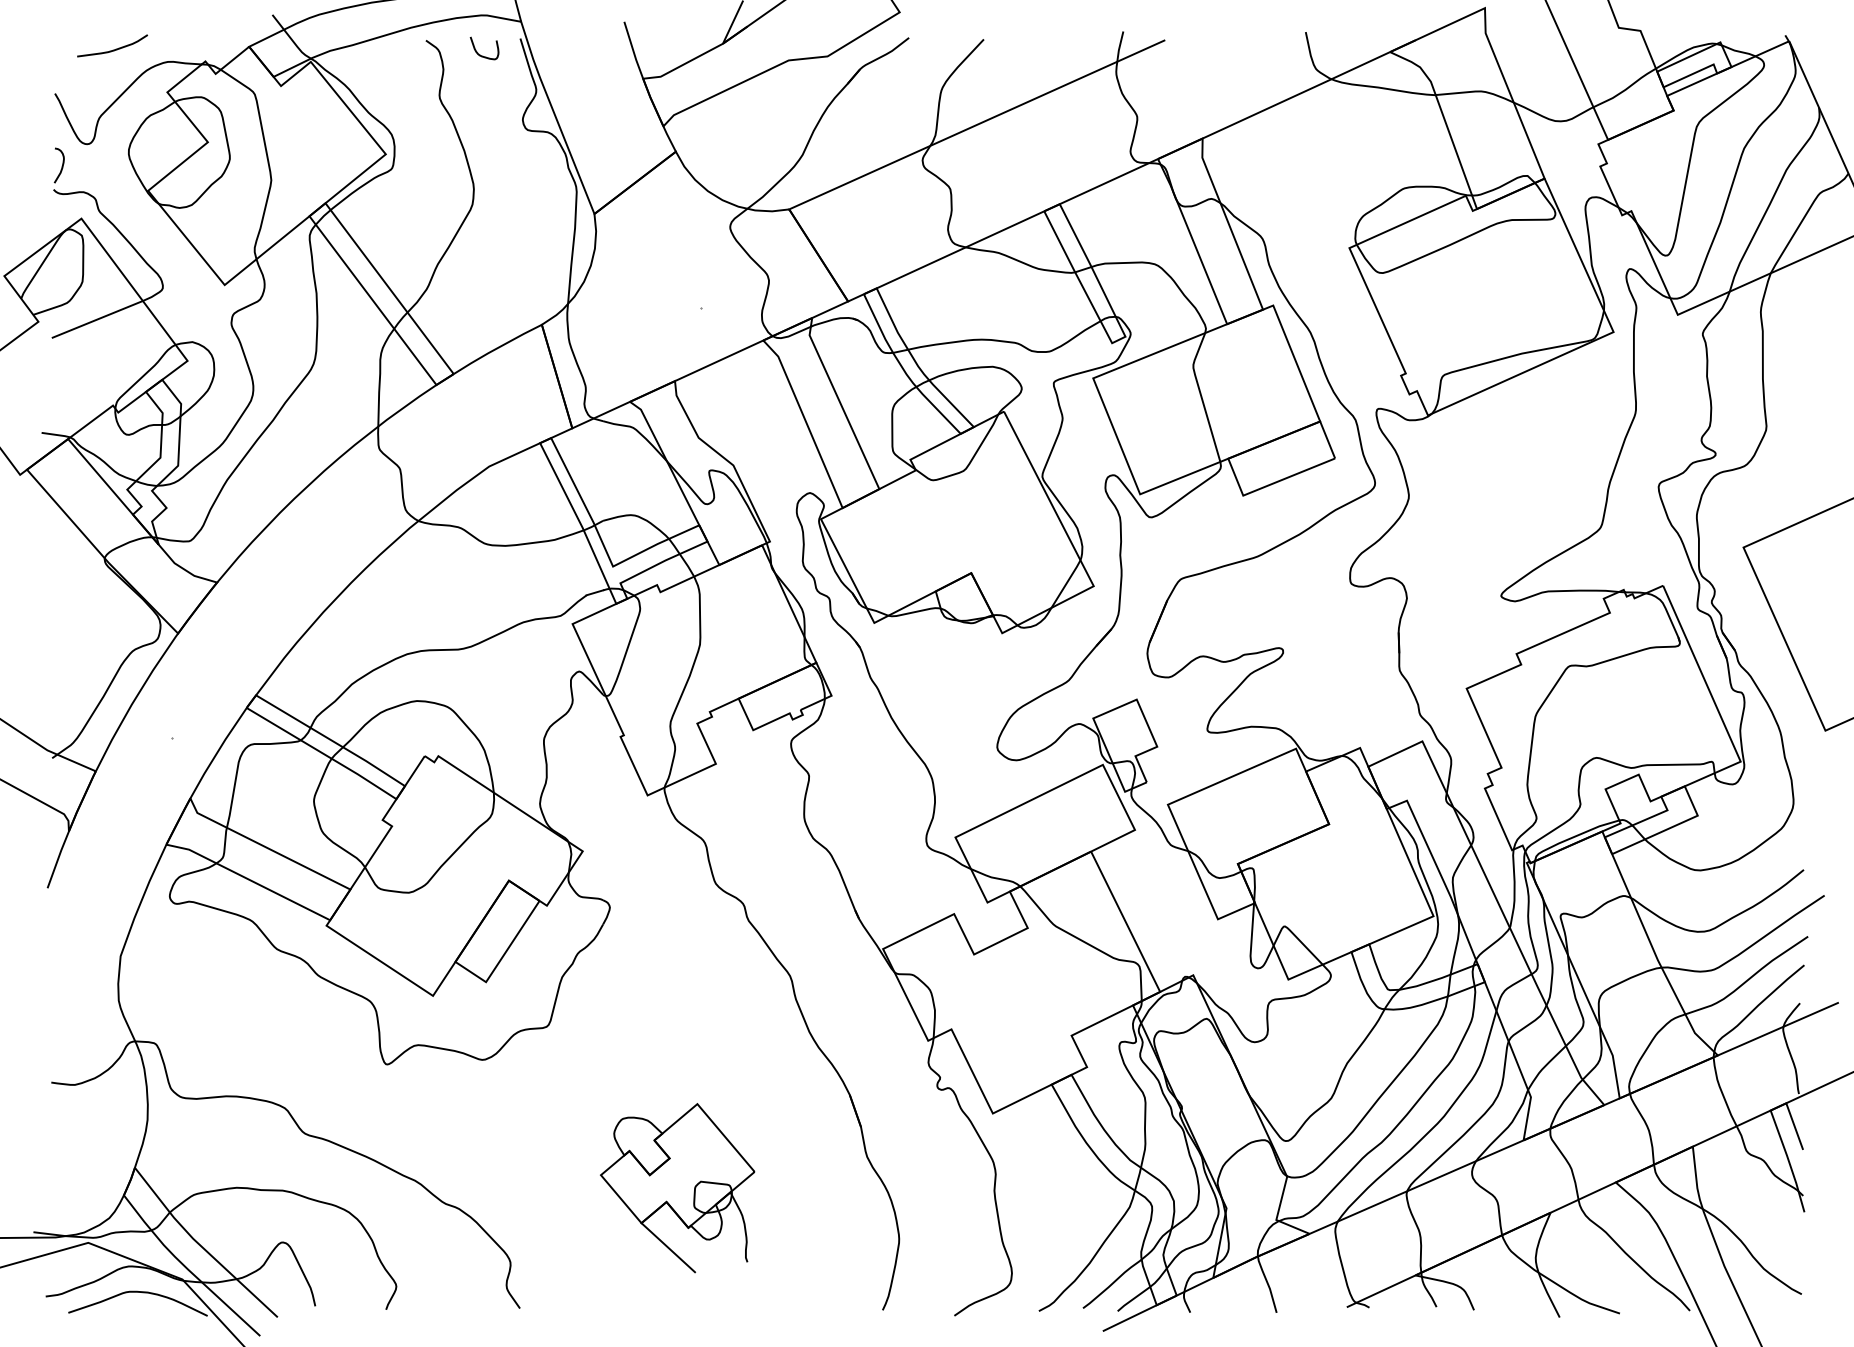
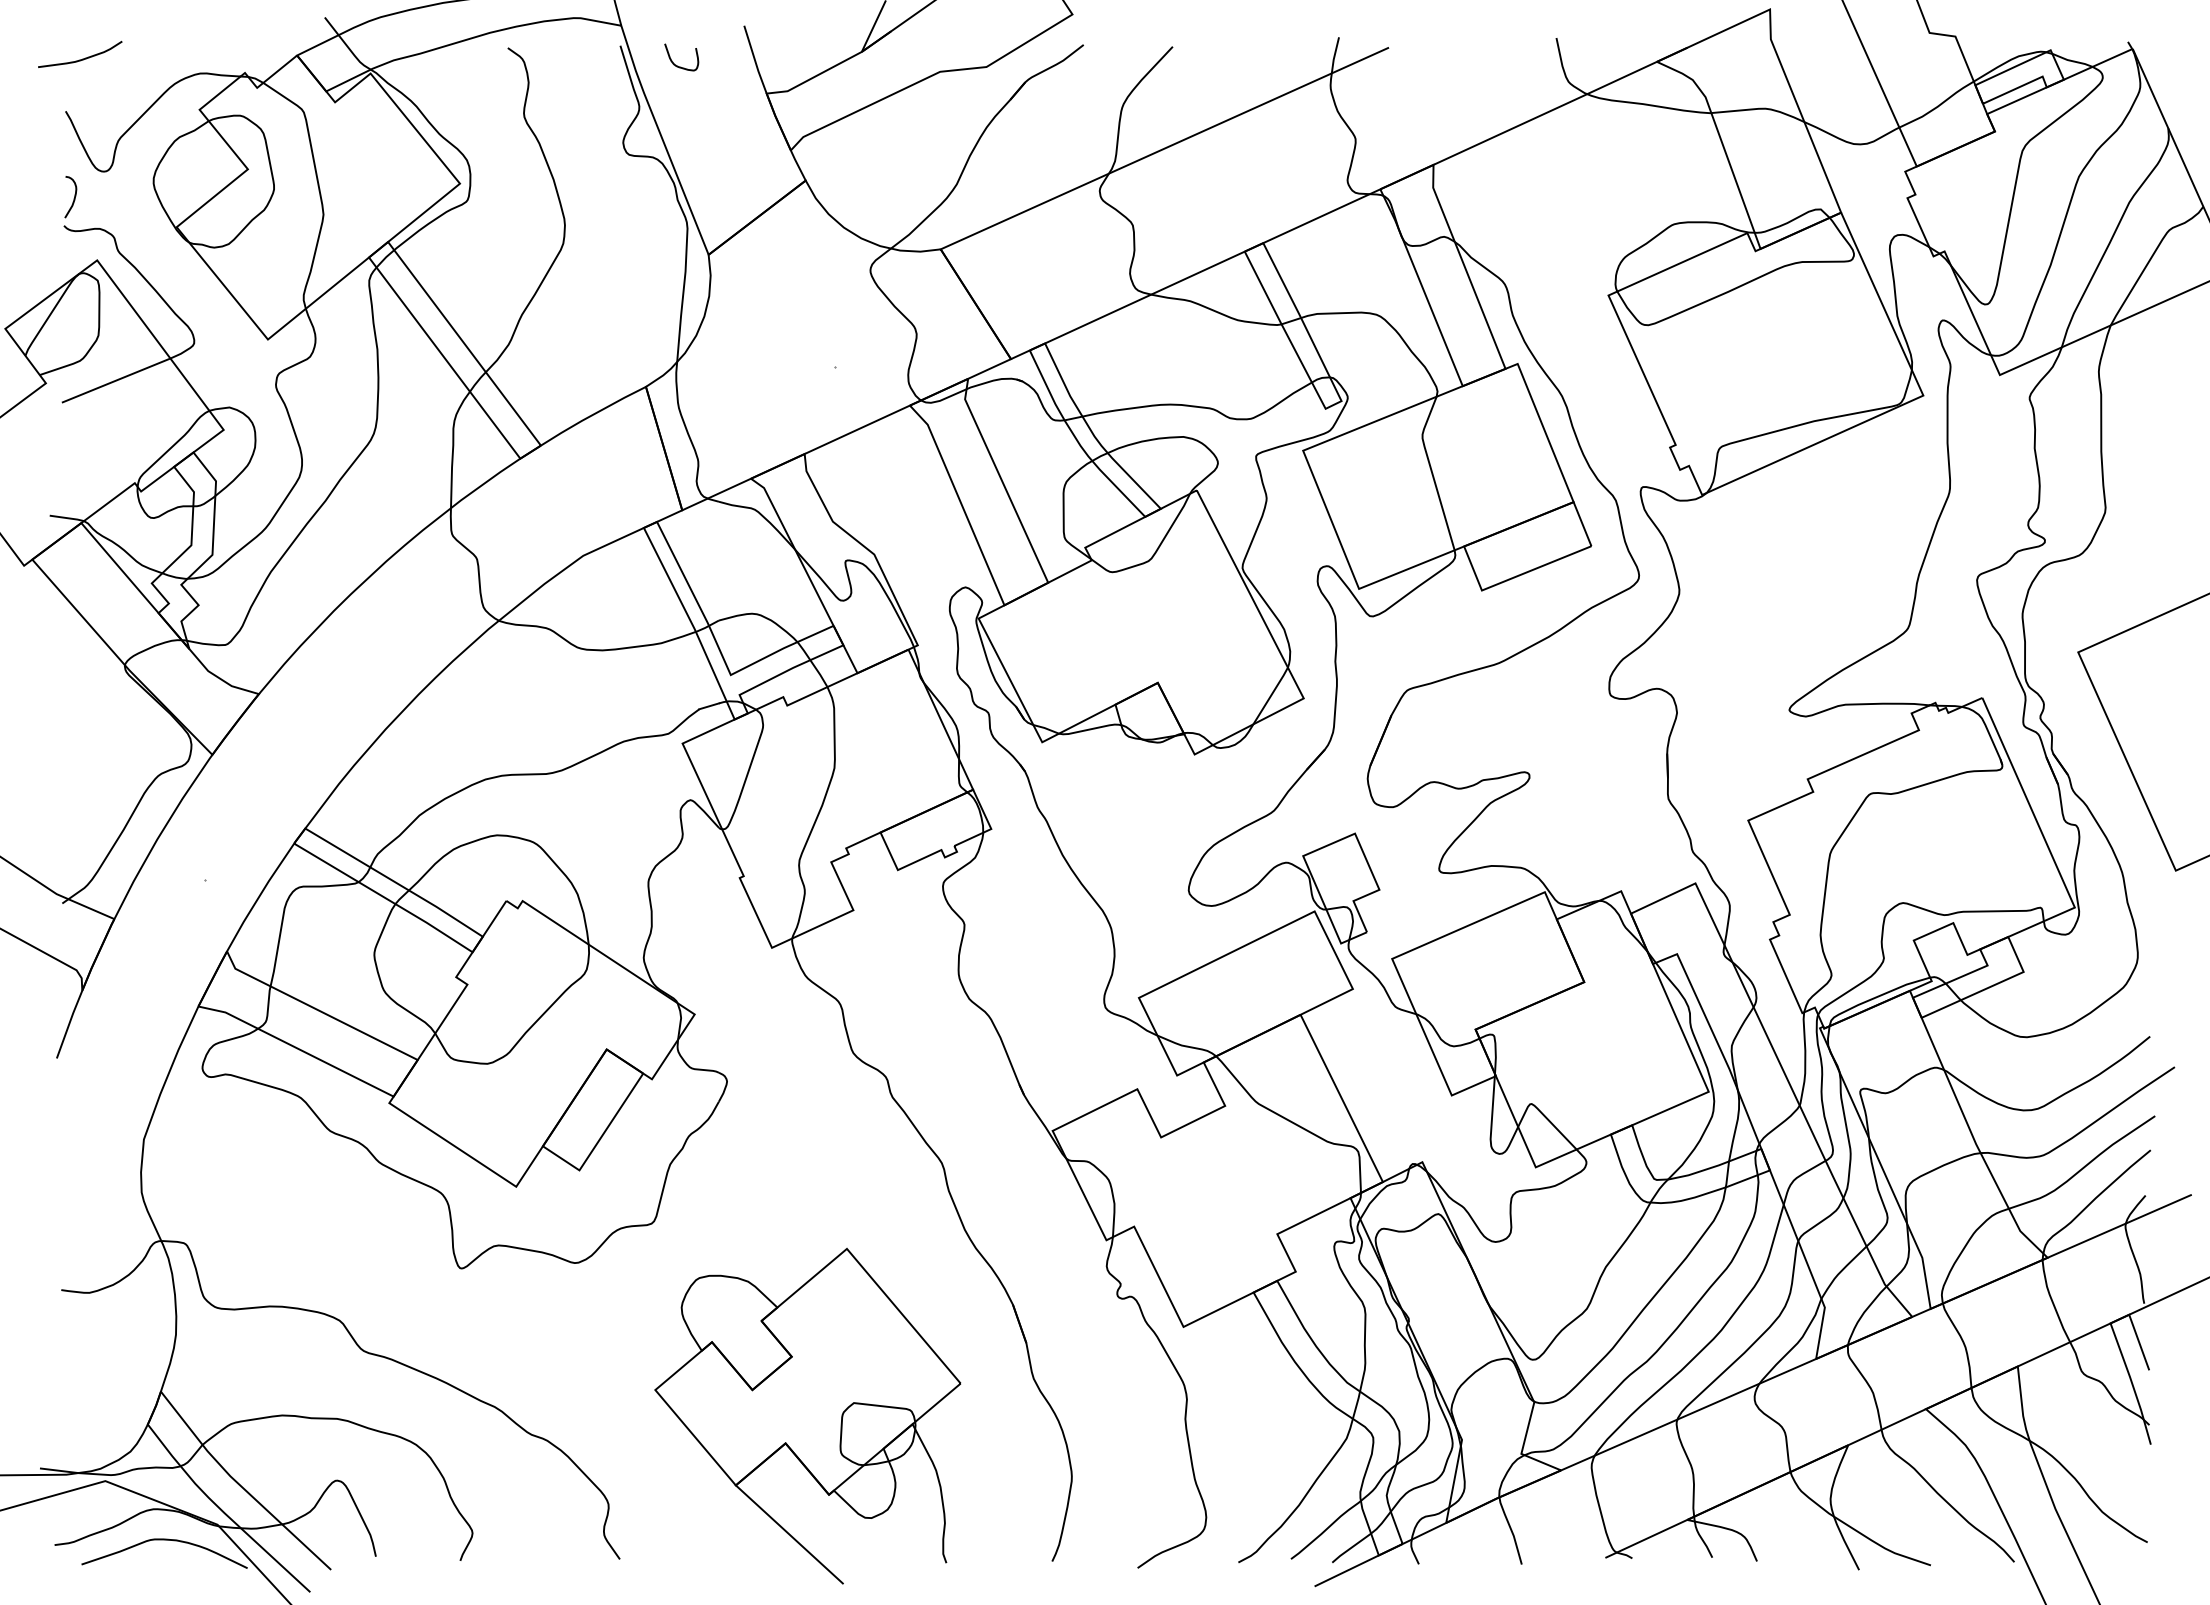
curve: (114, 49) -> (82, 58), moved
curve: (481, 55) -> (677, 65), moved
part: (677, 1187) -> (807, 1415), size x1.67

